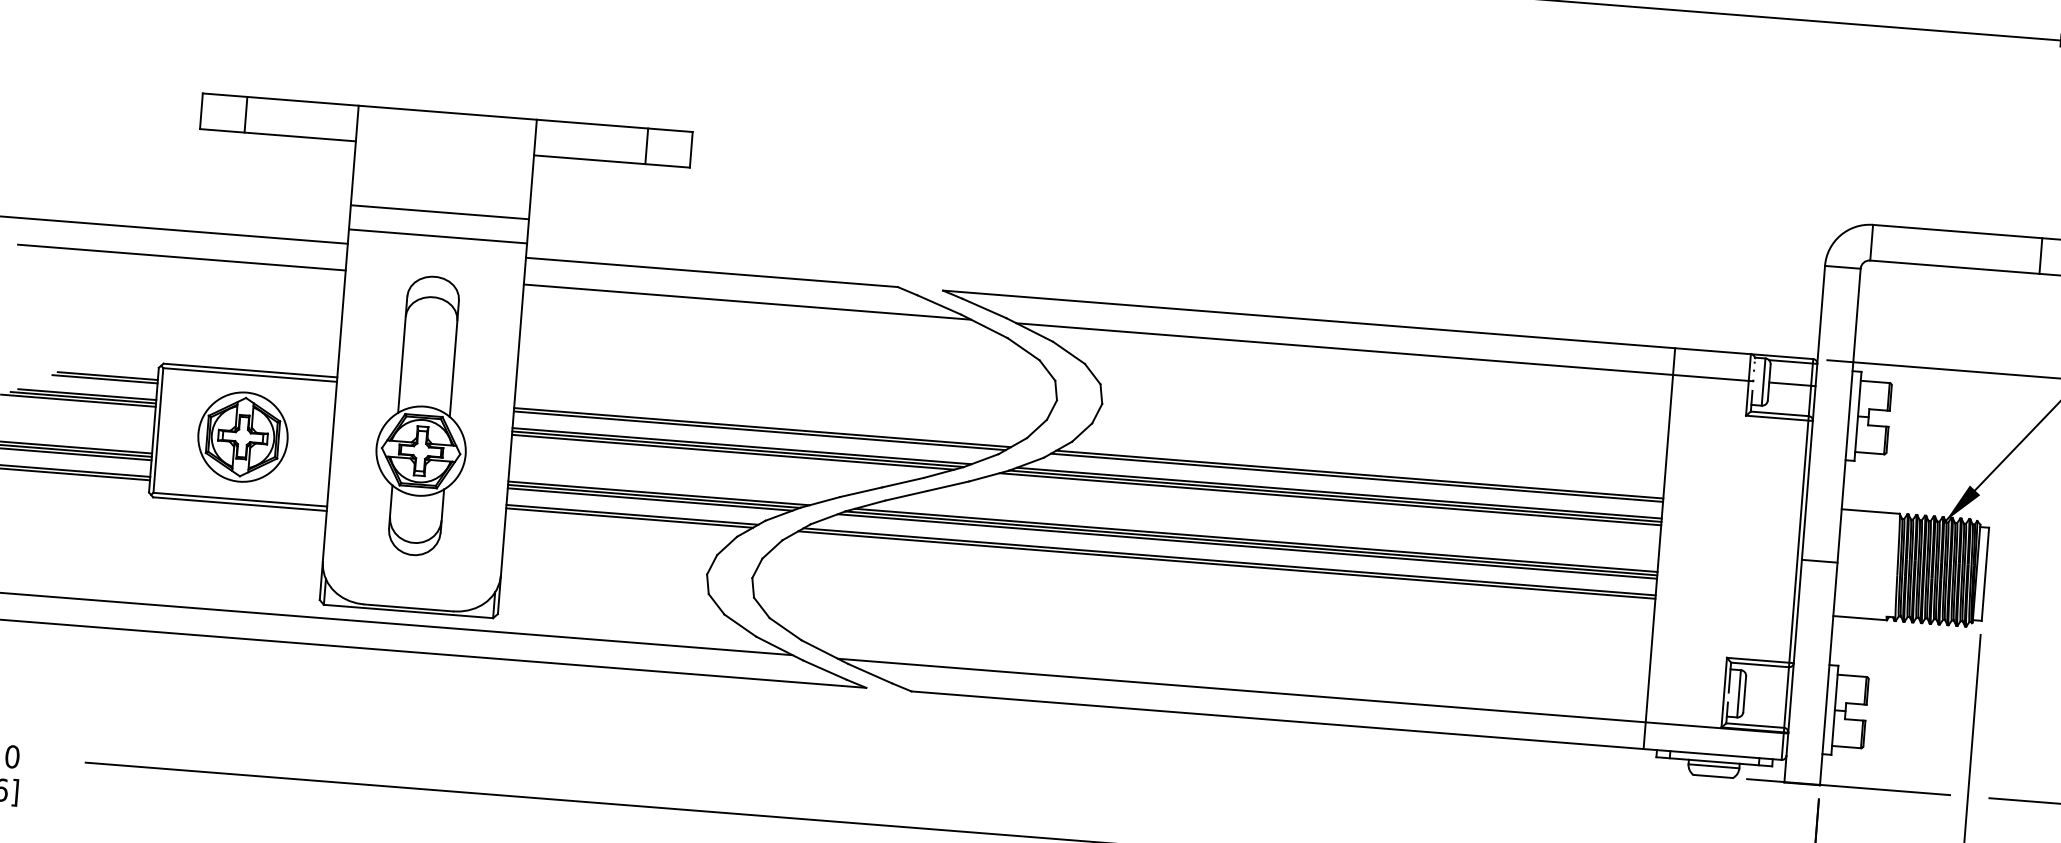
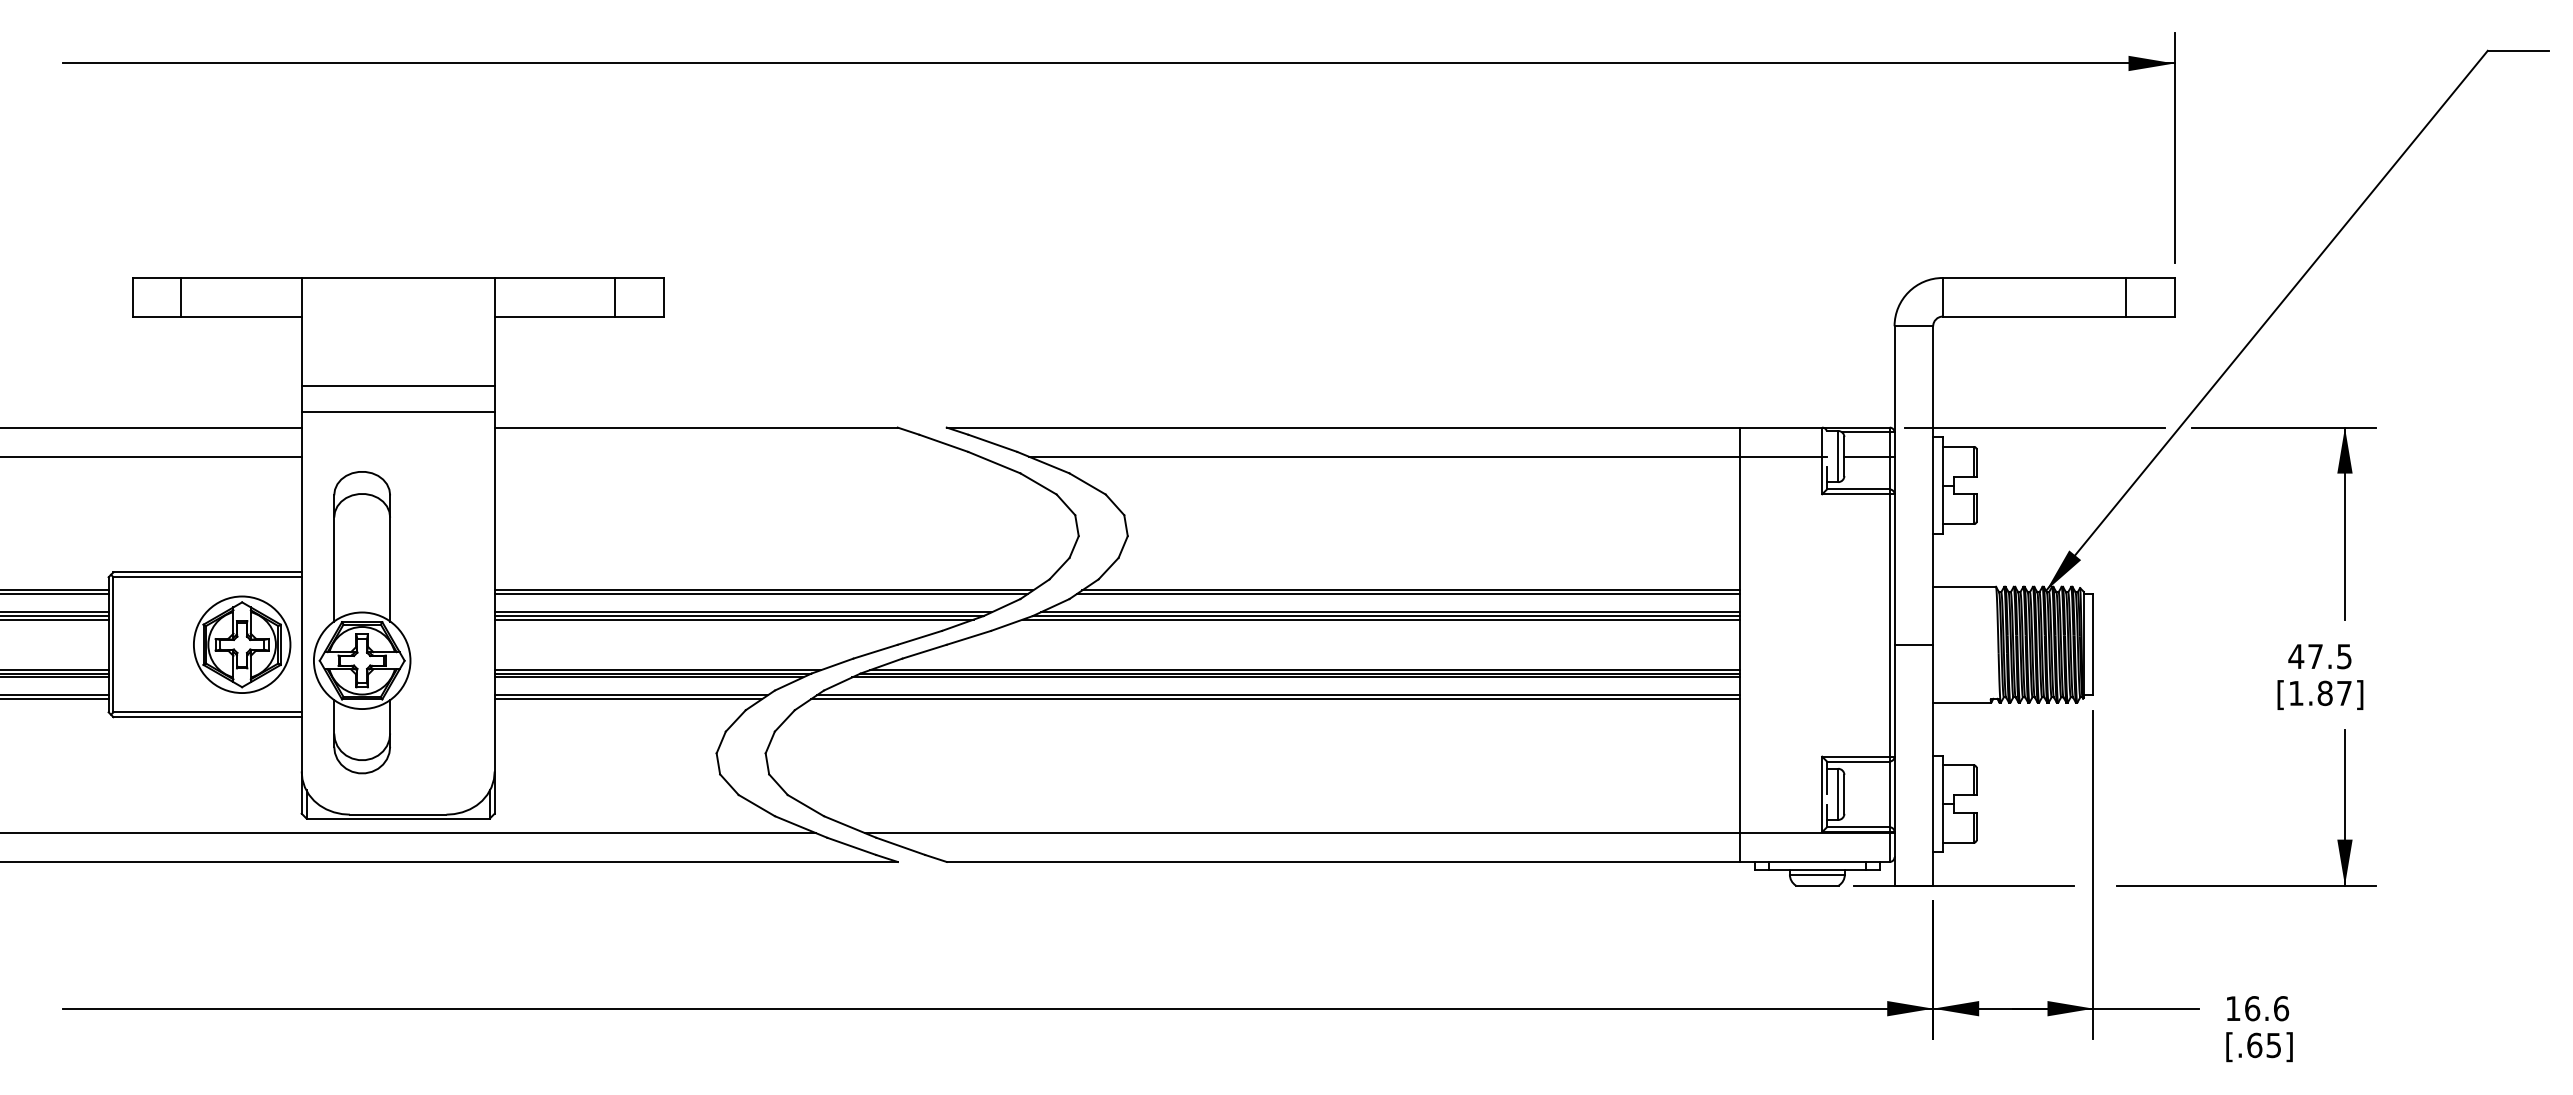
line: (746, 302) -> (736, 456), removed
part: (424, 415) -> (362, 622), moved
part: (243, 436) -> (242, 644), moved

